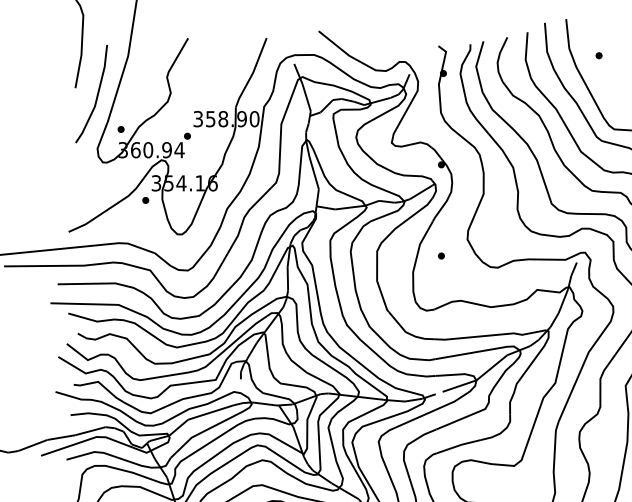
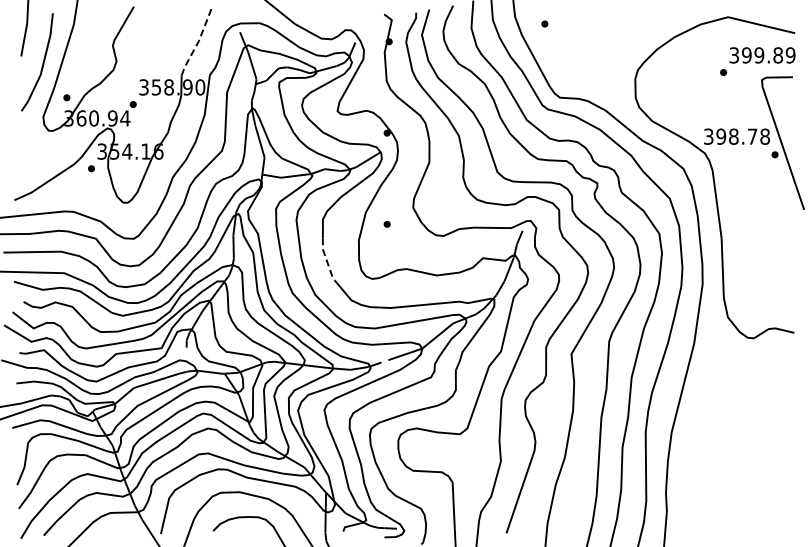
line: (252, 73) -> (198, 41), solid -> dashed
line: (380, 291) -> (326, 259), solid -> dashed

